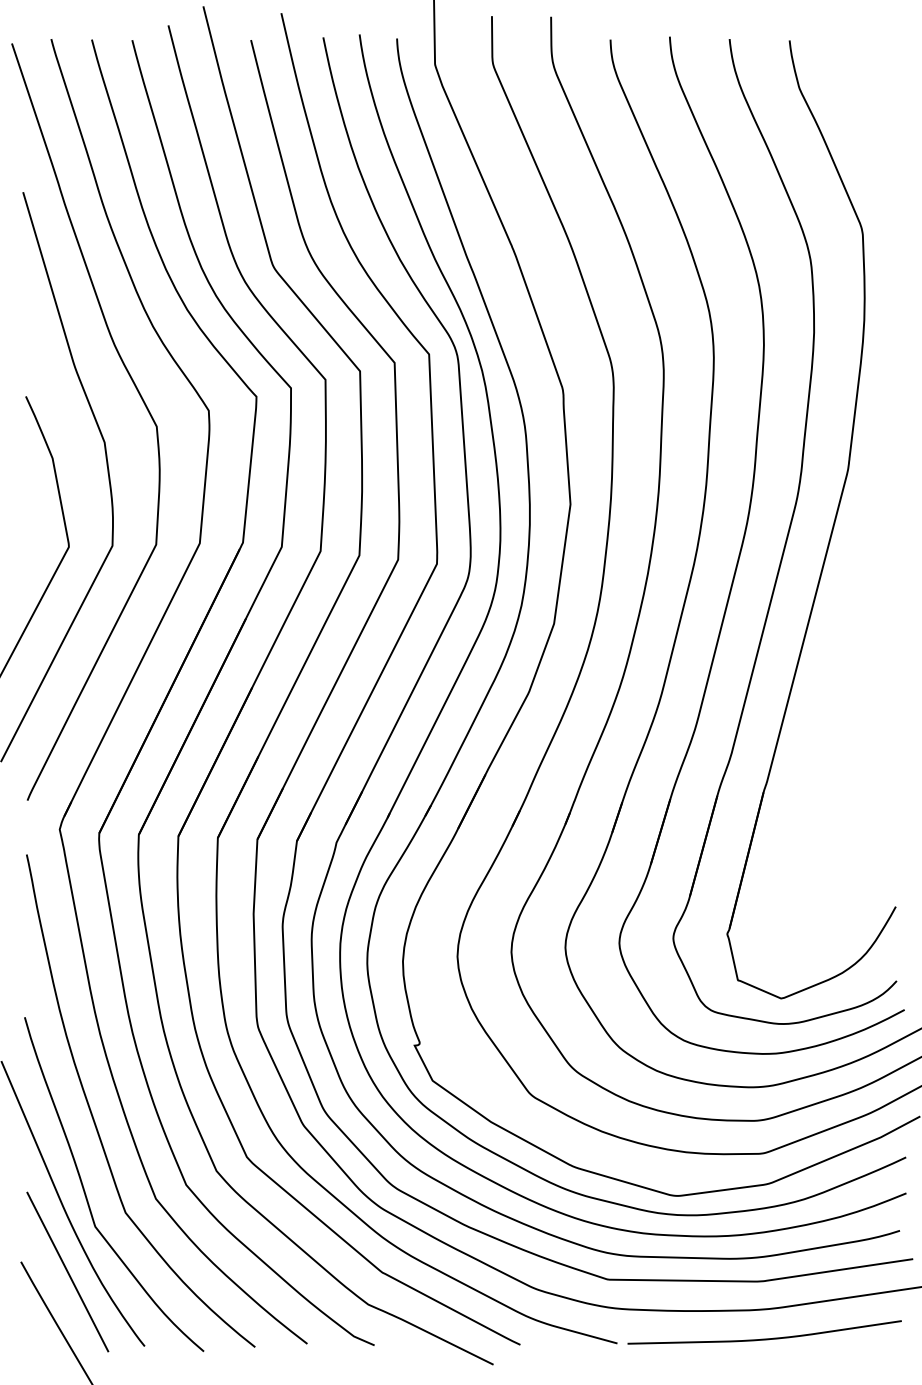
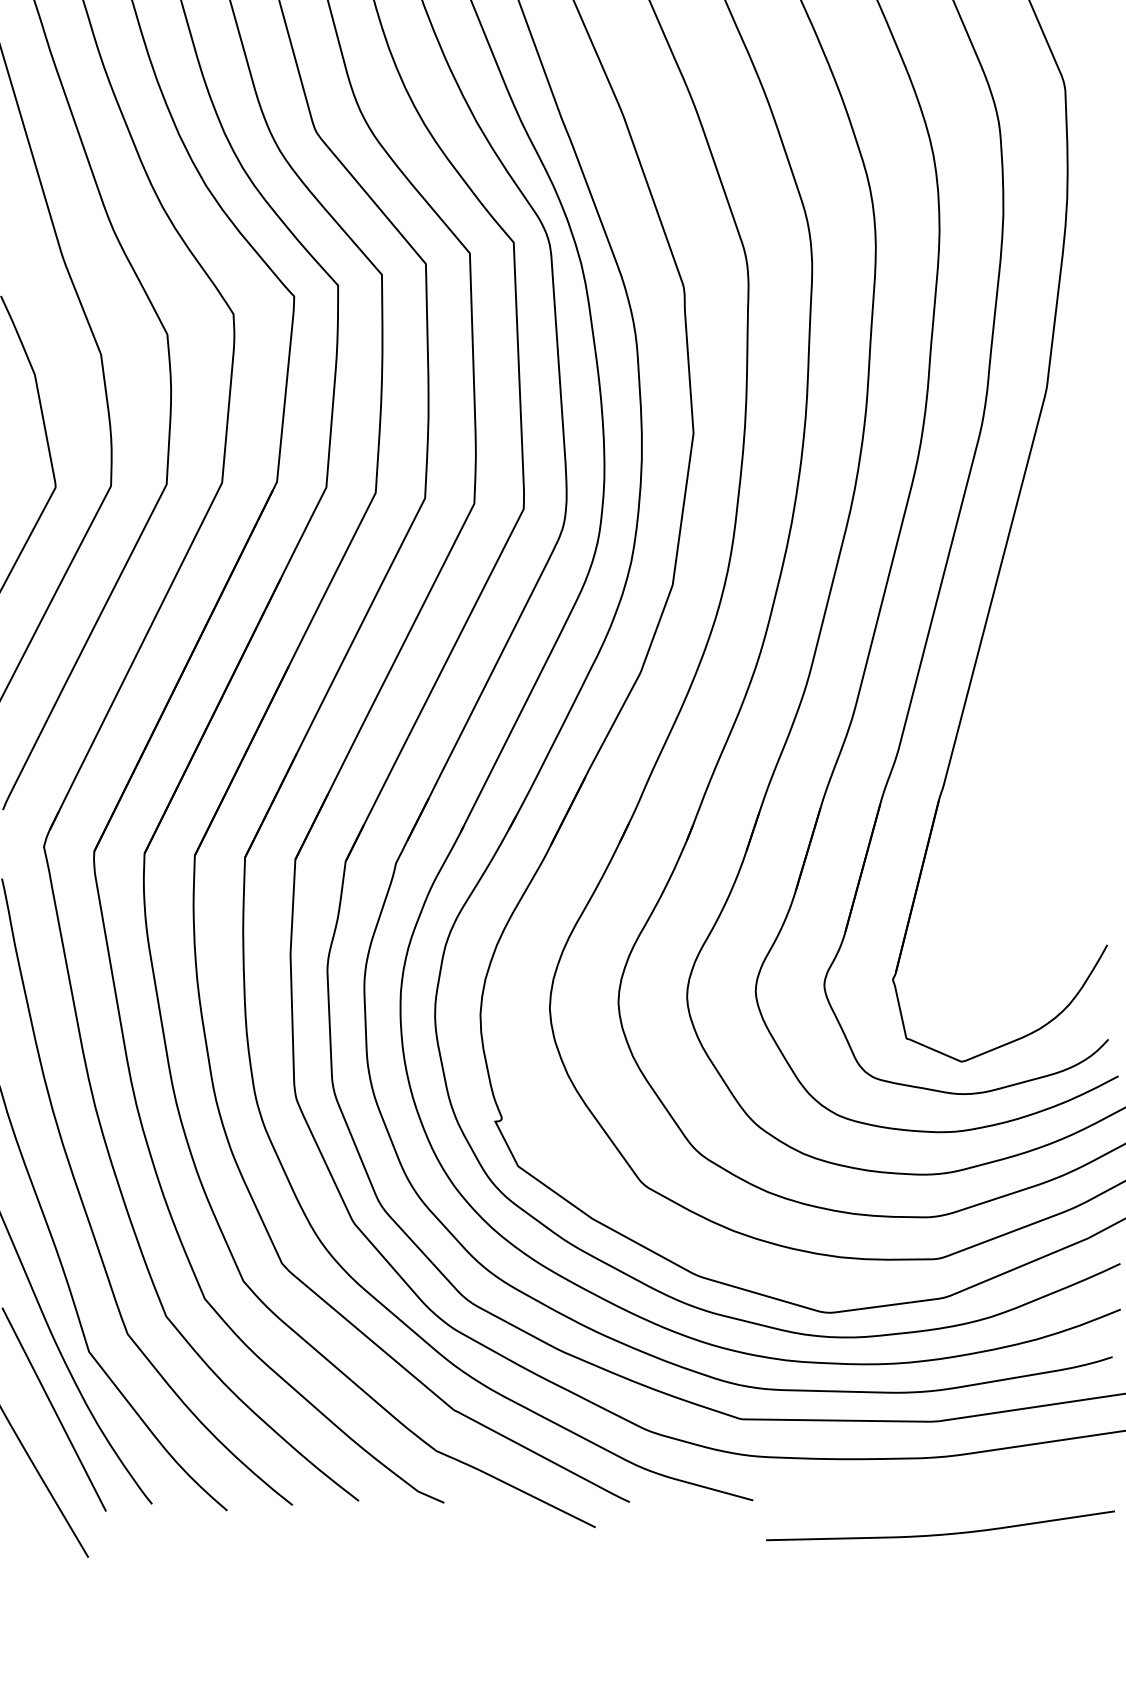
curve: (764, 1338) -> (940, 1533), moved

